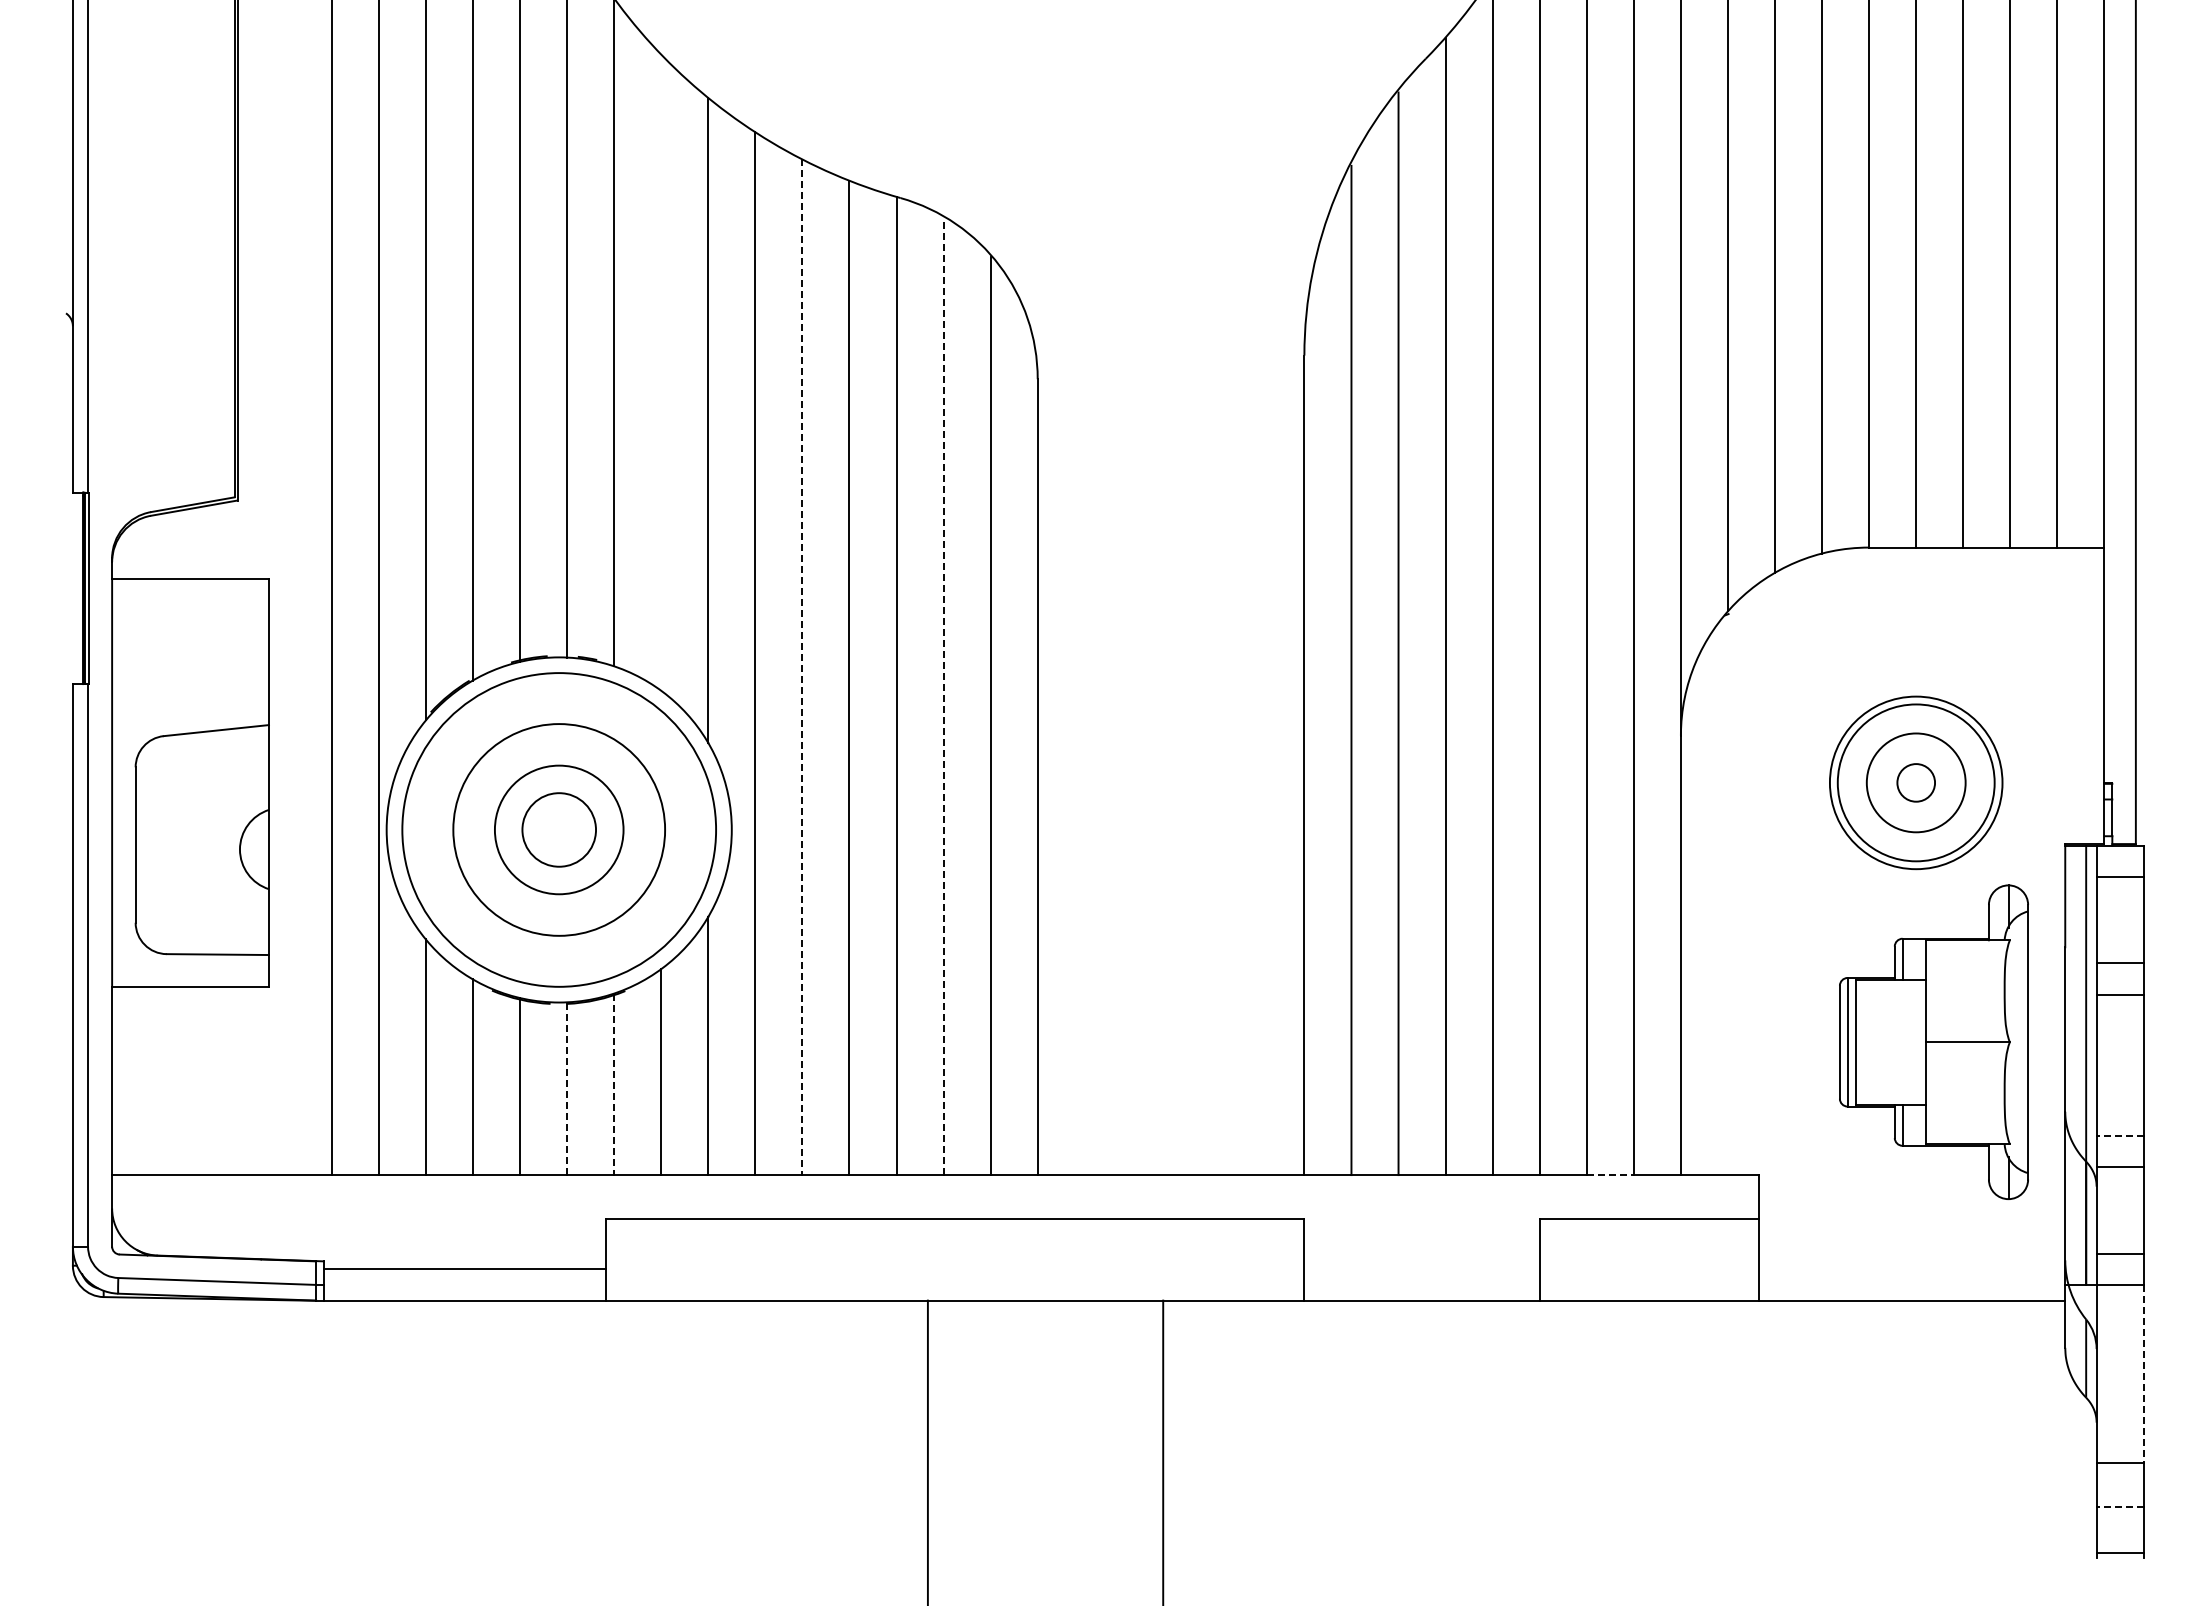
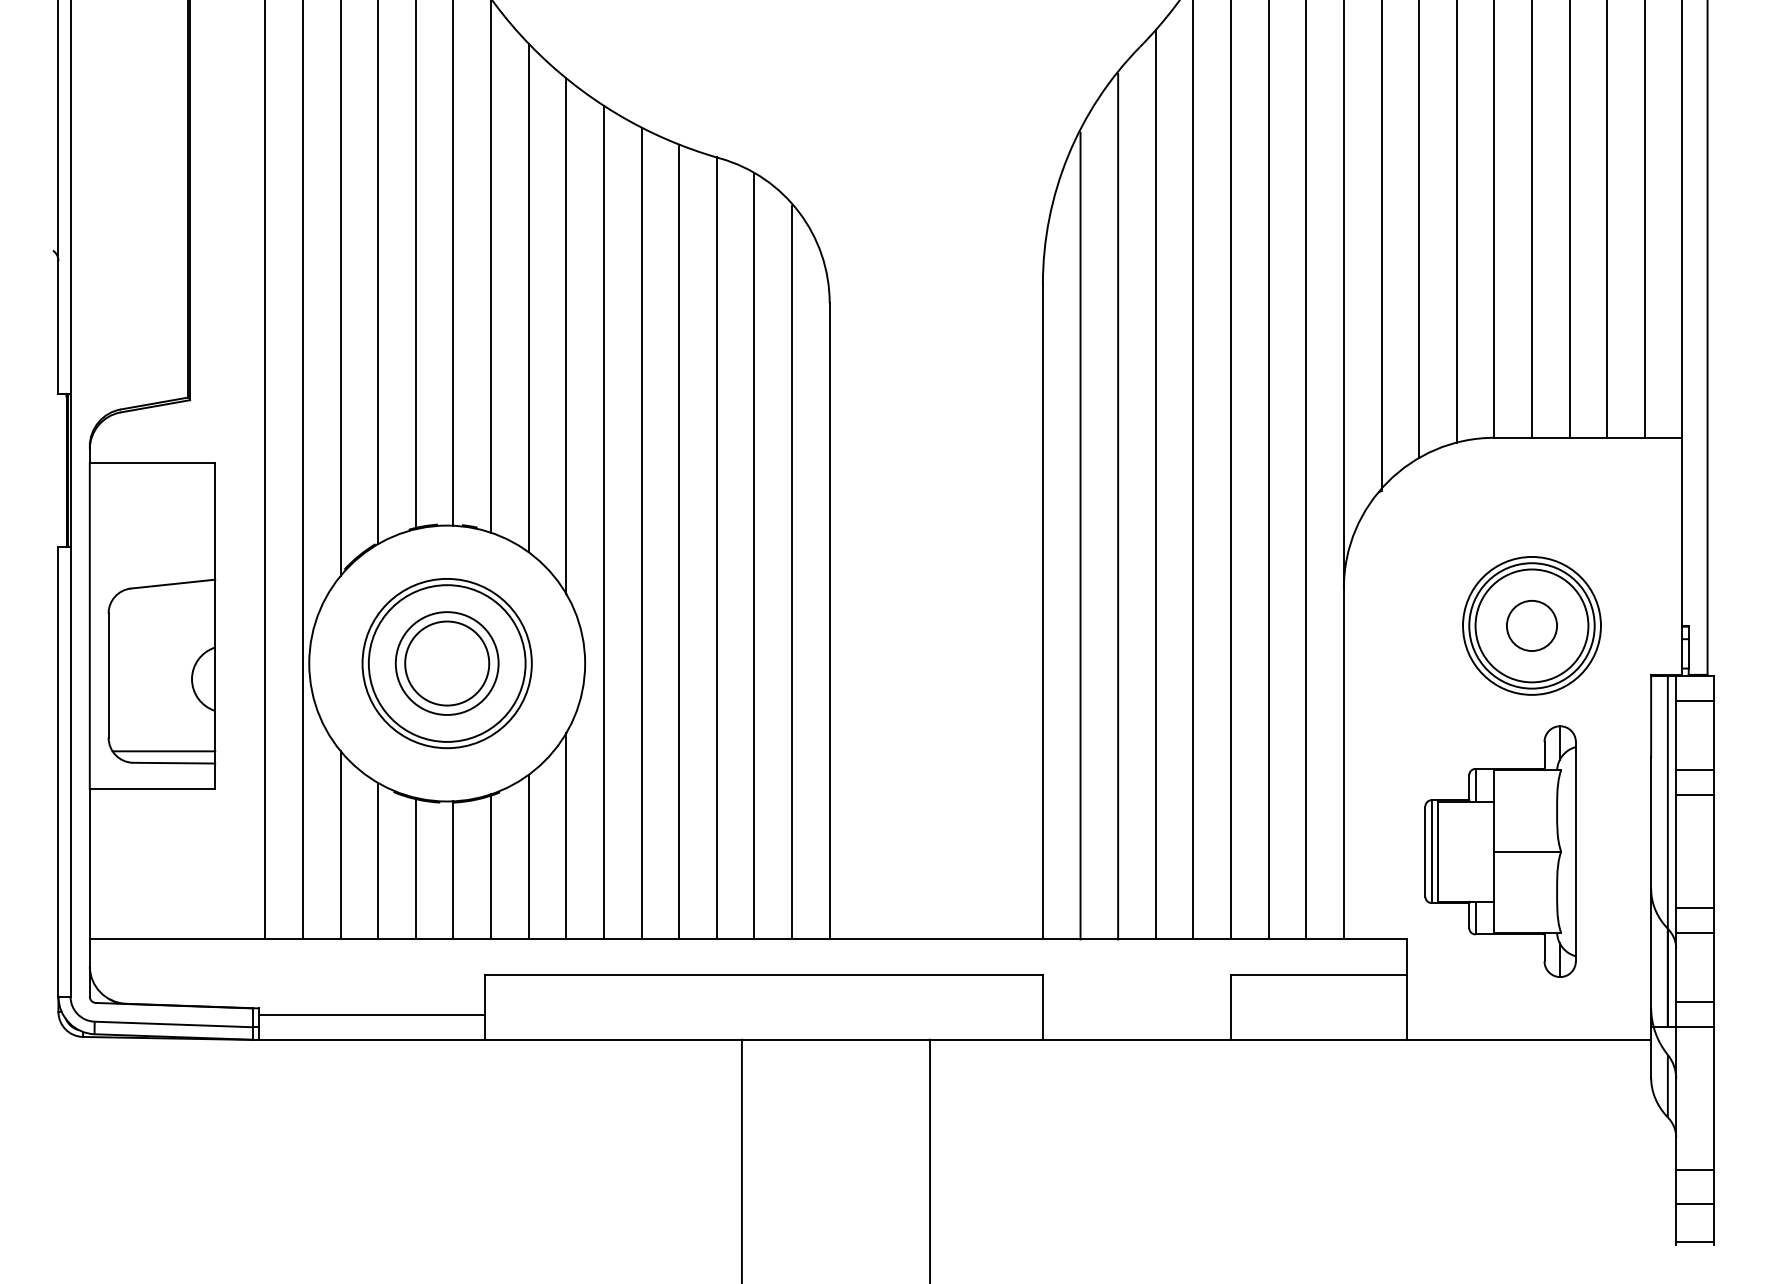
line: (661, 372) -> (528, 297), added
line: (802, 667) -> (641, 533), dashed -> solid
line: (943, 696) -> (754, 556), dashed -> solid
circle: (1915, 782) -> (1531, 625), size x1.43
circle: (1915, 782) -> (1531, 625), size x1.67
circle: (558, 829) -> (446, 663), size x1.43
circle: (559, 829) -> (447, 663), size x0.62
line: (204, 939) -> (163, 751), added
part: (1933, 1041) -> (1500, 851), moved
line: (614, 1084) -> (491, 867), dashed -> solid
line: (567, 1088) -> (453, 870), dashed -> solid
line: (2120, 1135) -> (1695, 907), dashed -> solid
line: (1610, 1175) -> (1287, 939), dashed -> solid
line: (2143, 1374) -> (1713, 1098), dashed -> solid
line: (2120, 1506) -> (1695, 1204), dashed -> solid

